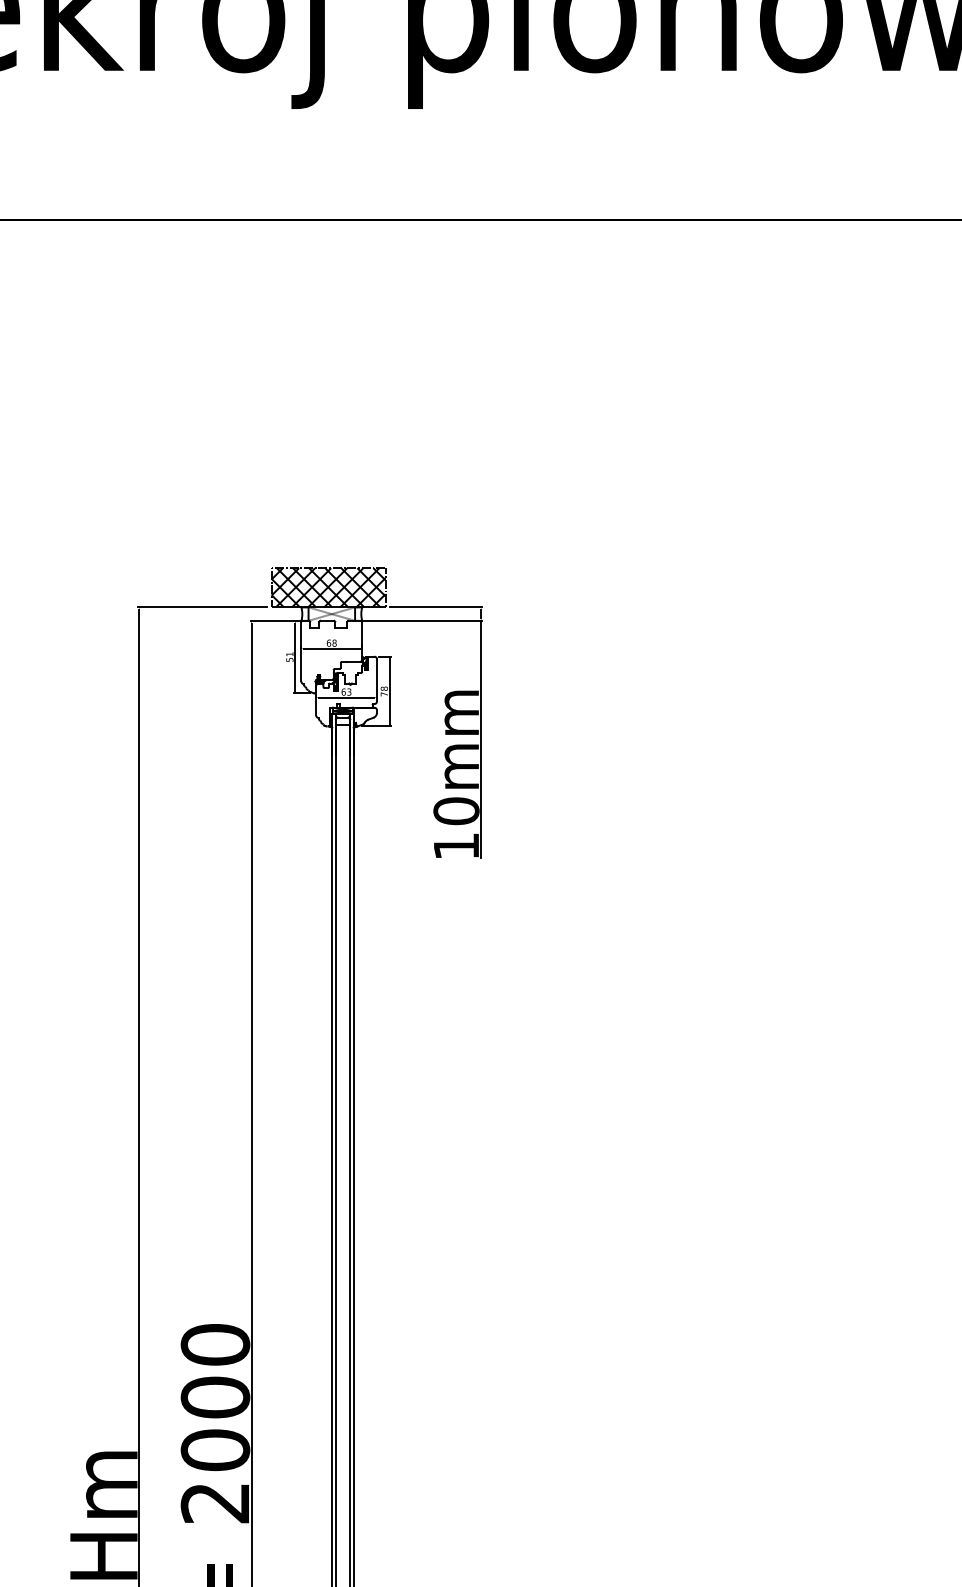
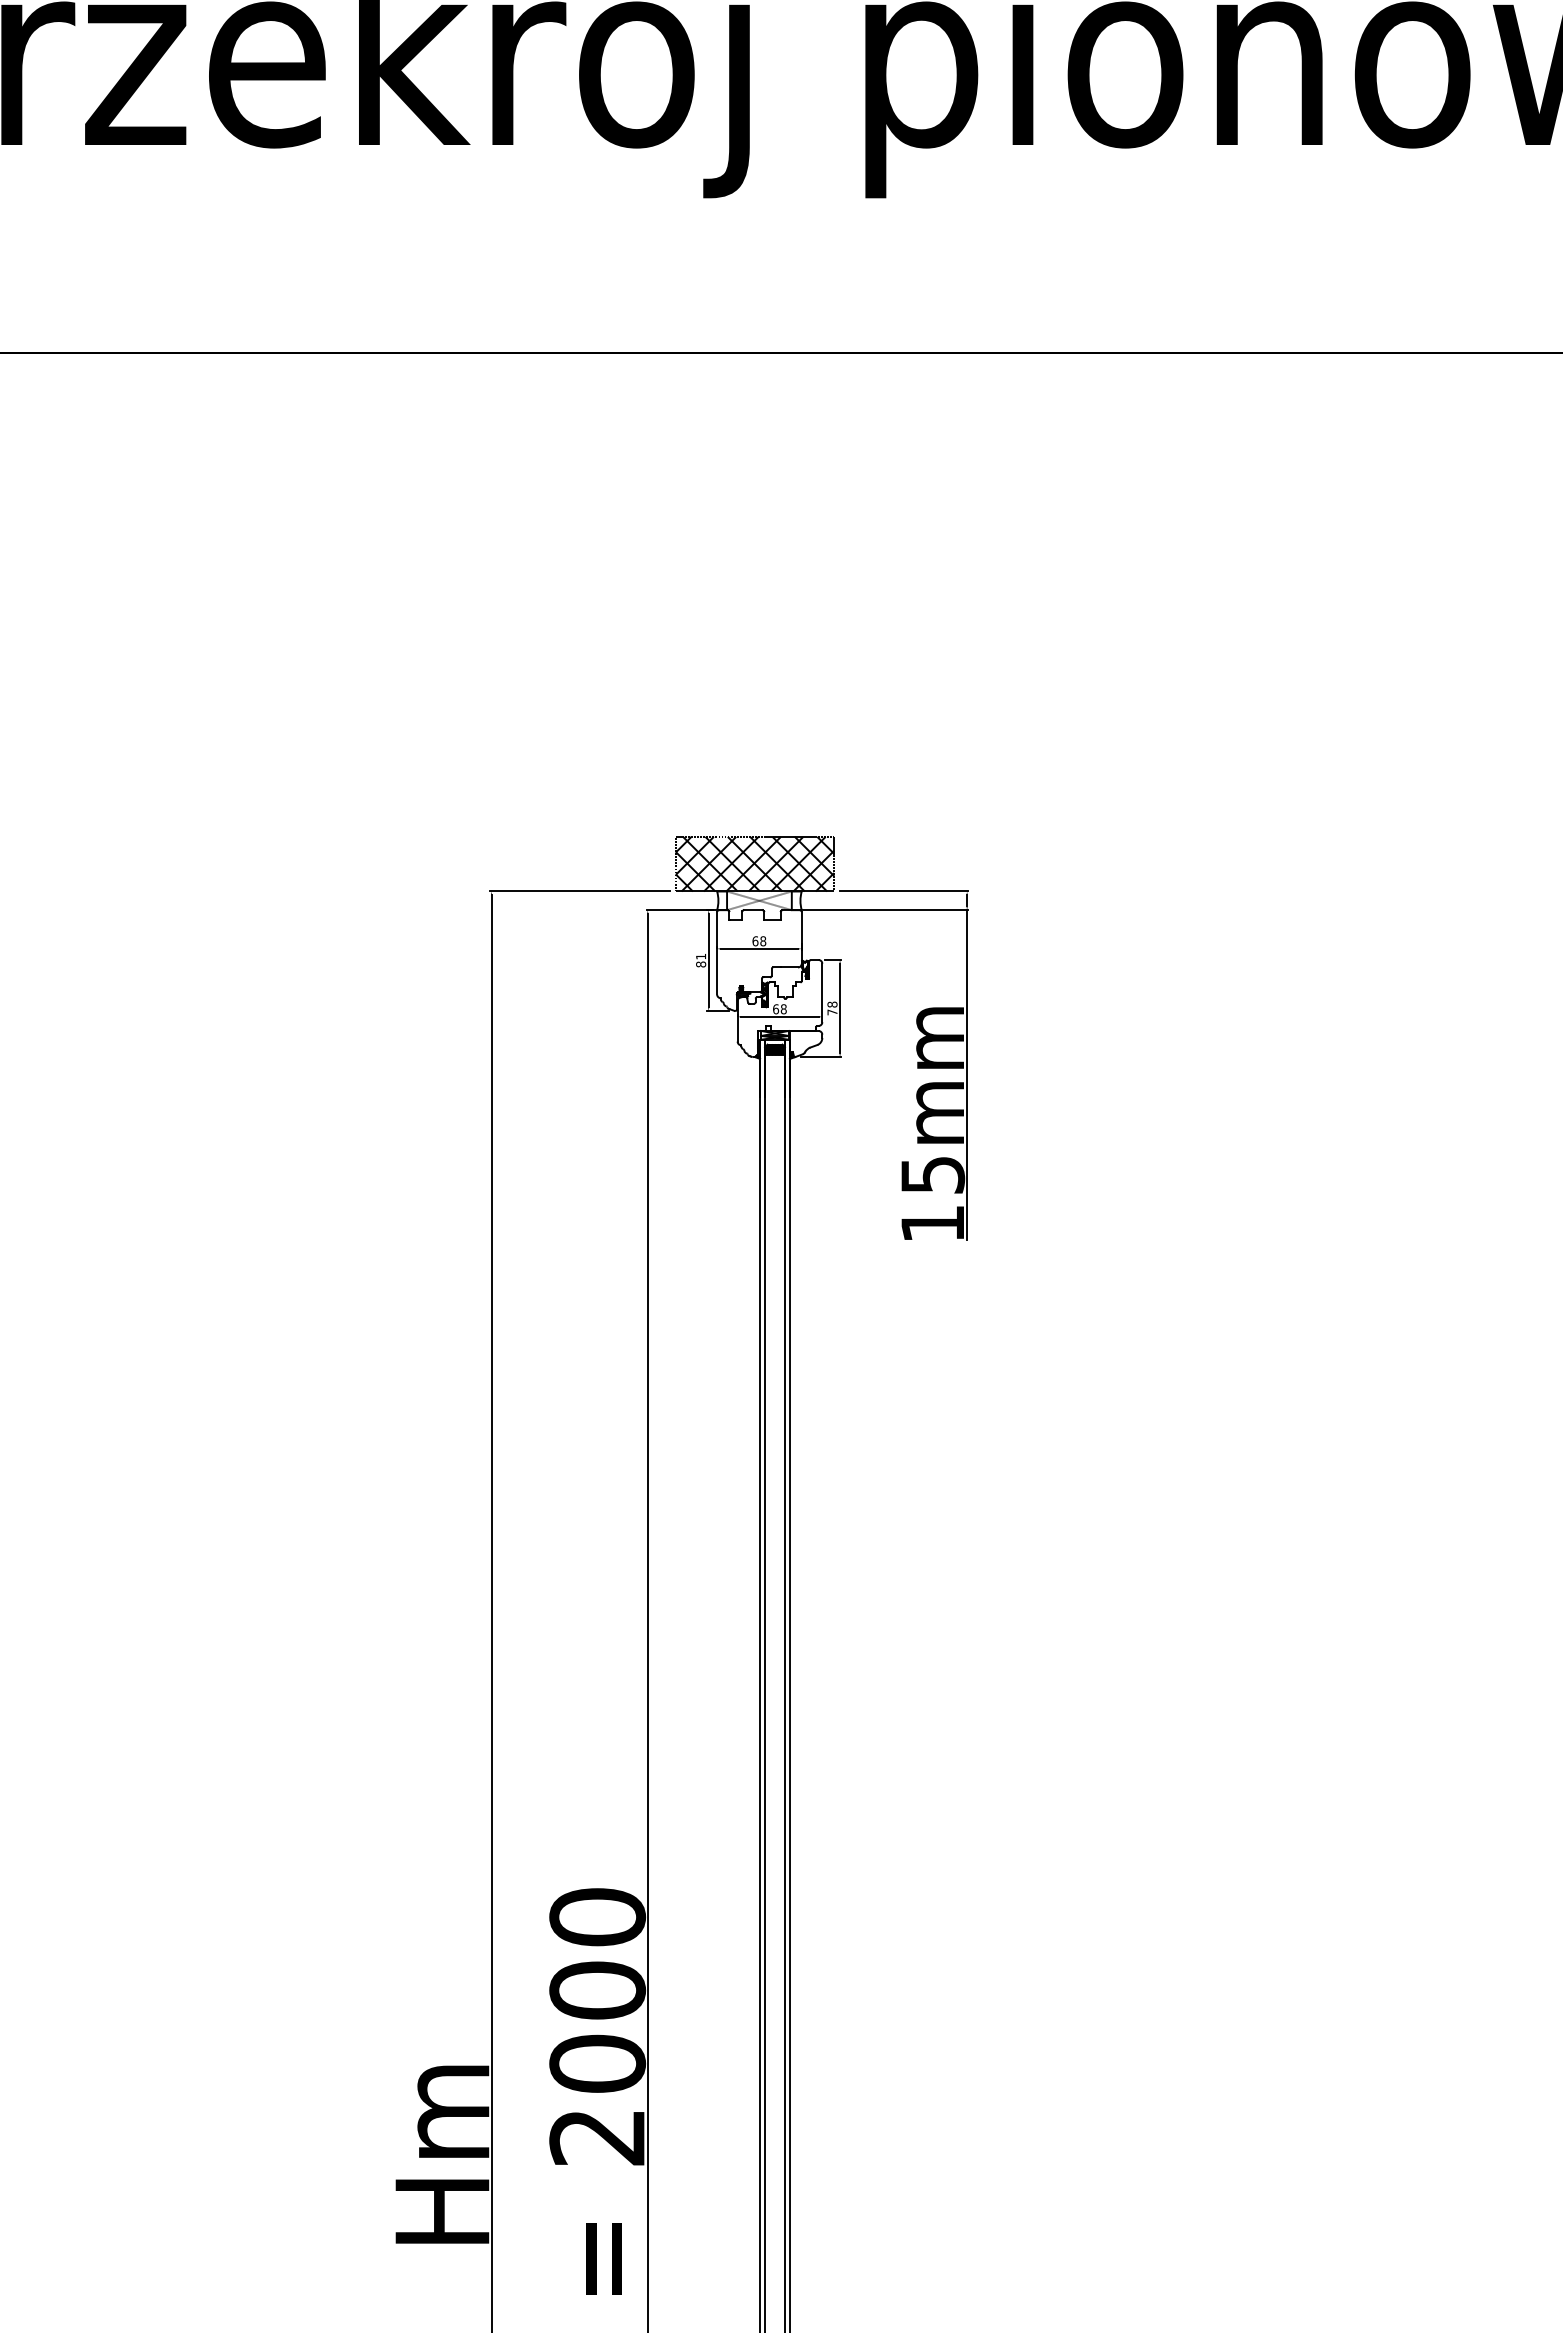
text: (290, 659) -> (701, 964), 51 -> 81
text: (349, 692) -> (783, 1009), 63 -> 68
hatch: (342, 721) -> (774, 1049), added
text: (456, 810) -> (932, 1174), 10mm -> 15mm

